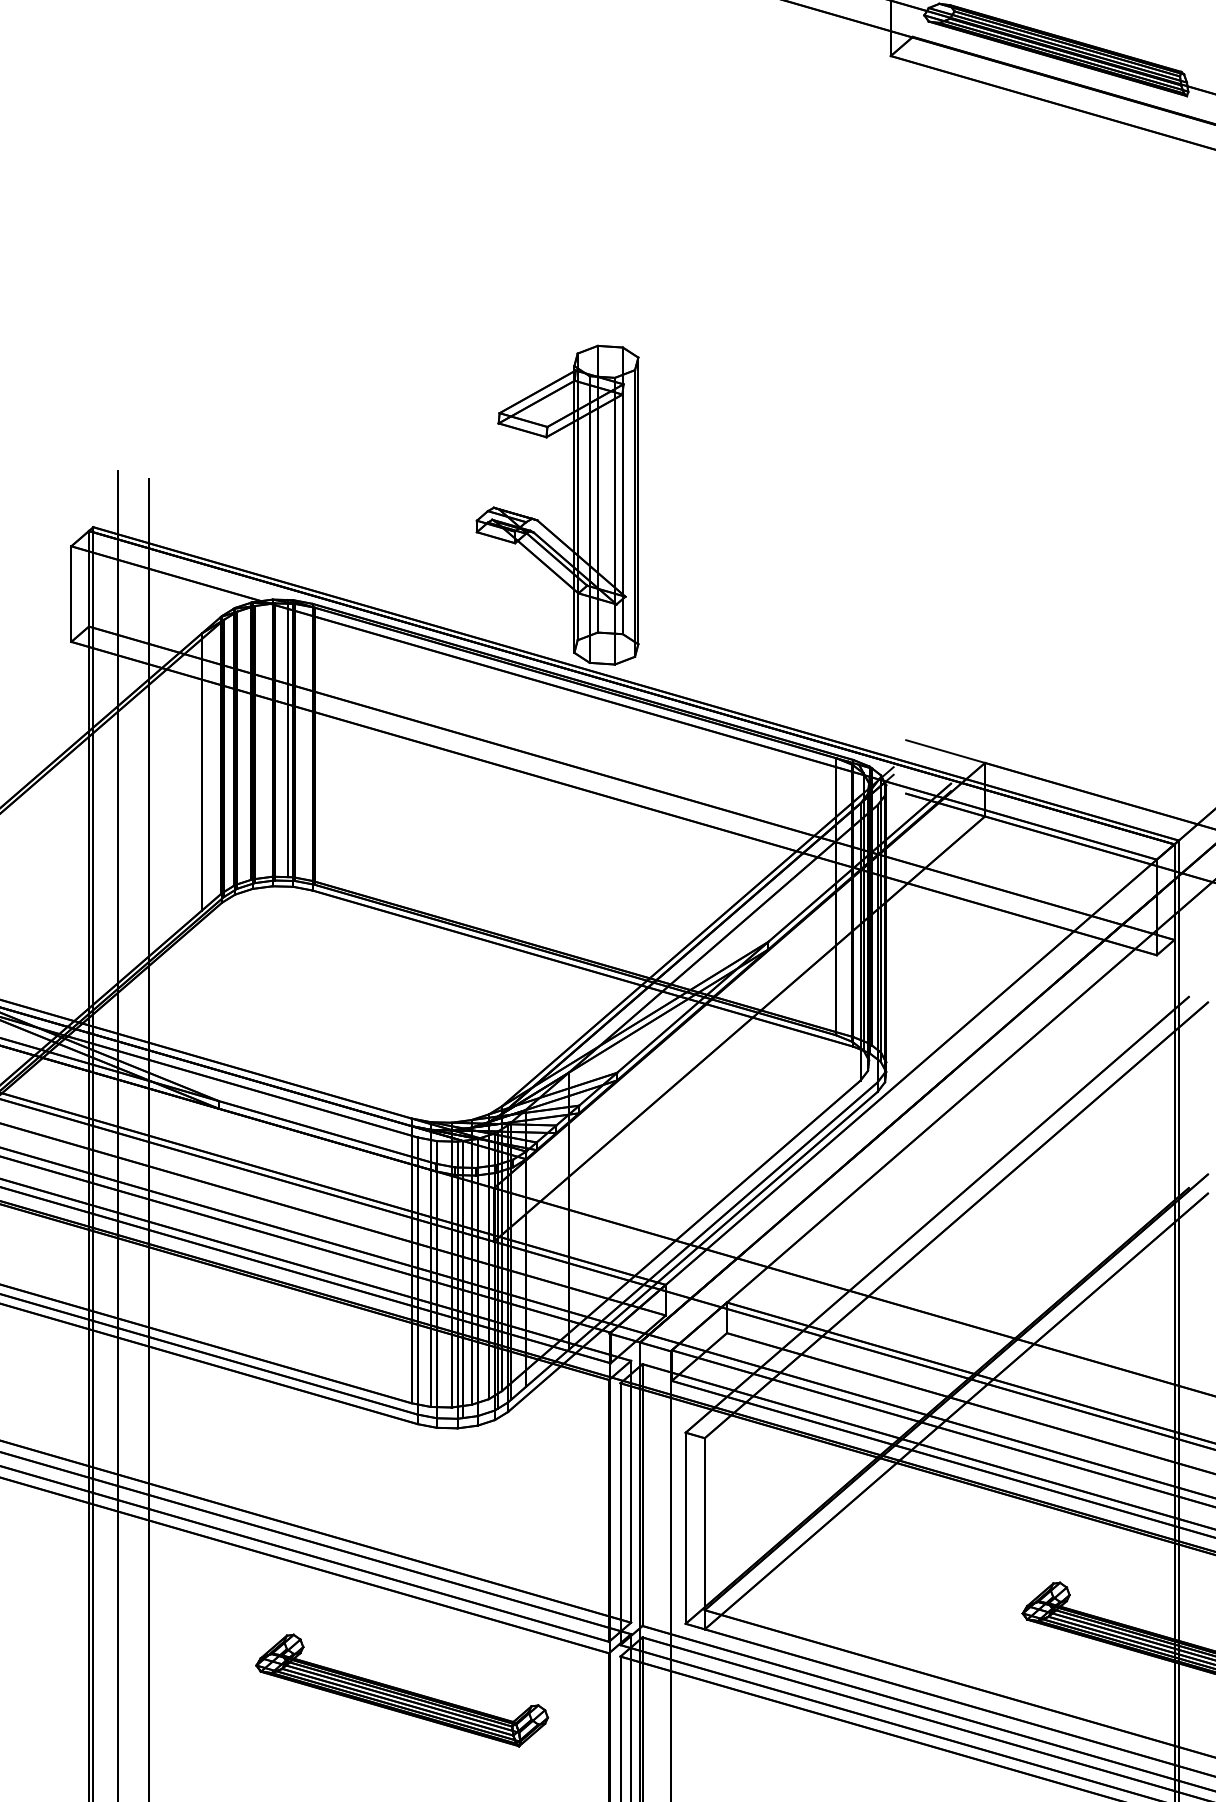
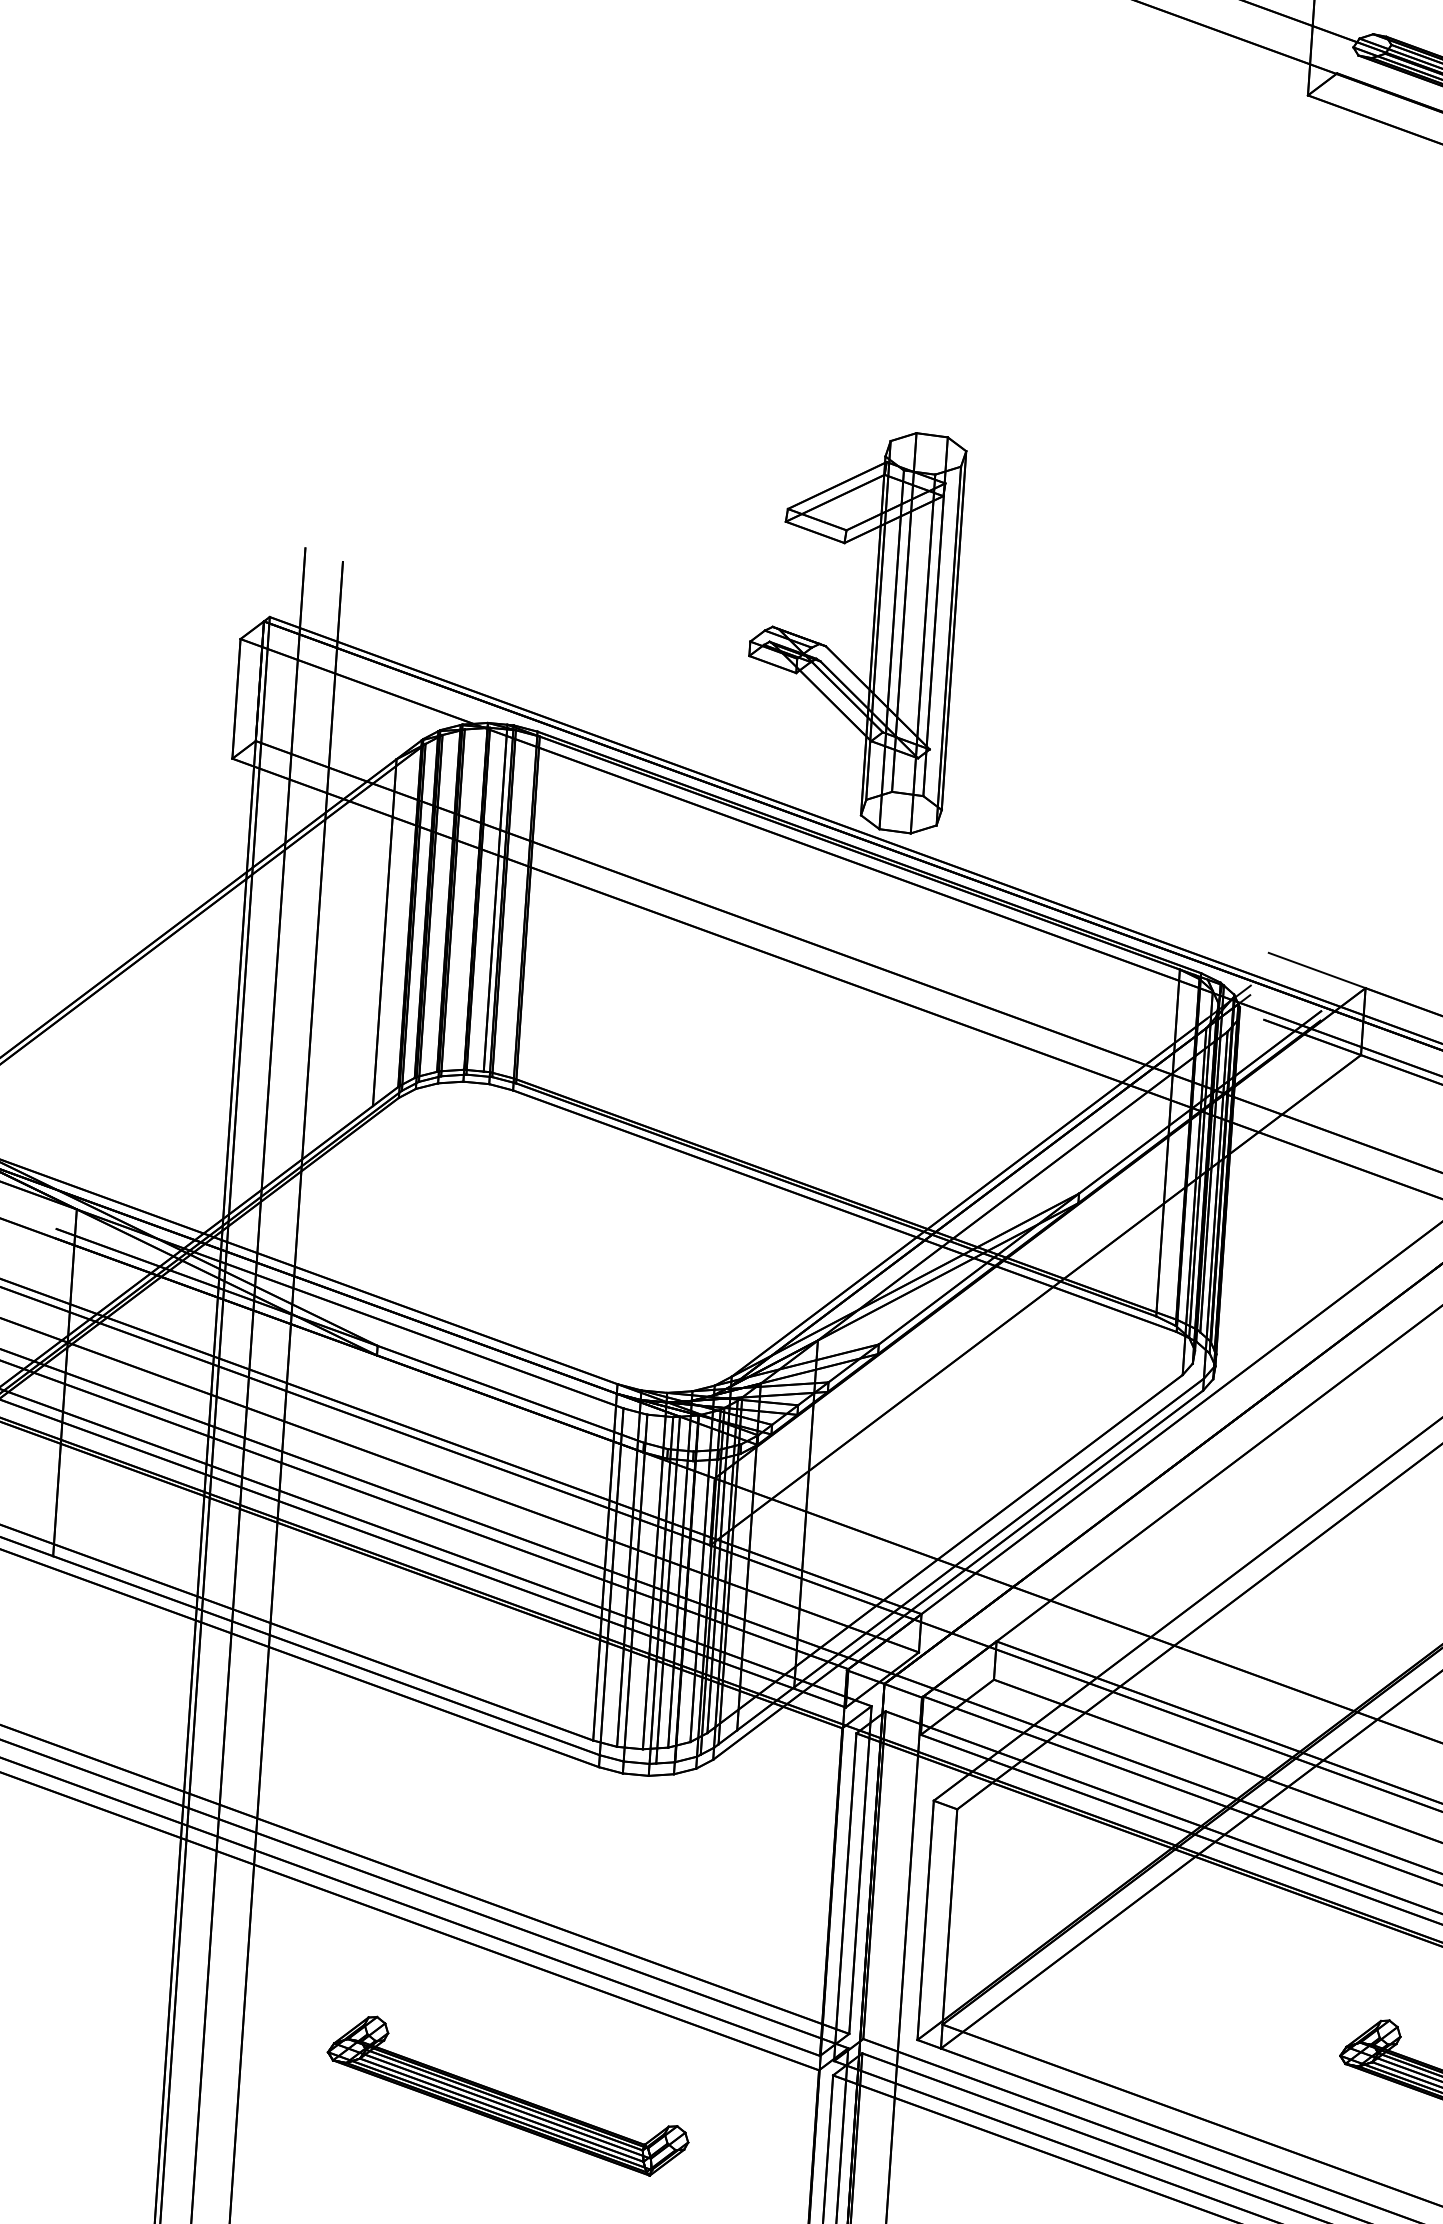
part: (402, 1690) -> (508, 2095), moved

